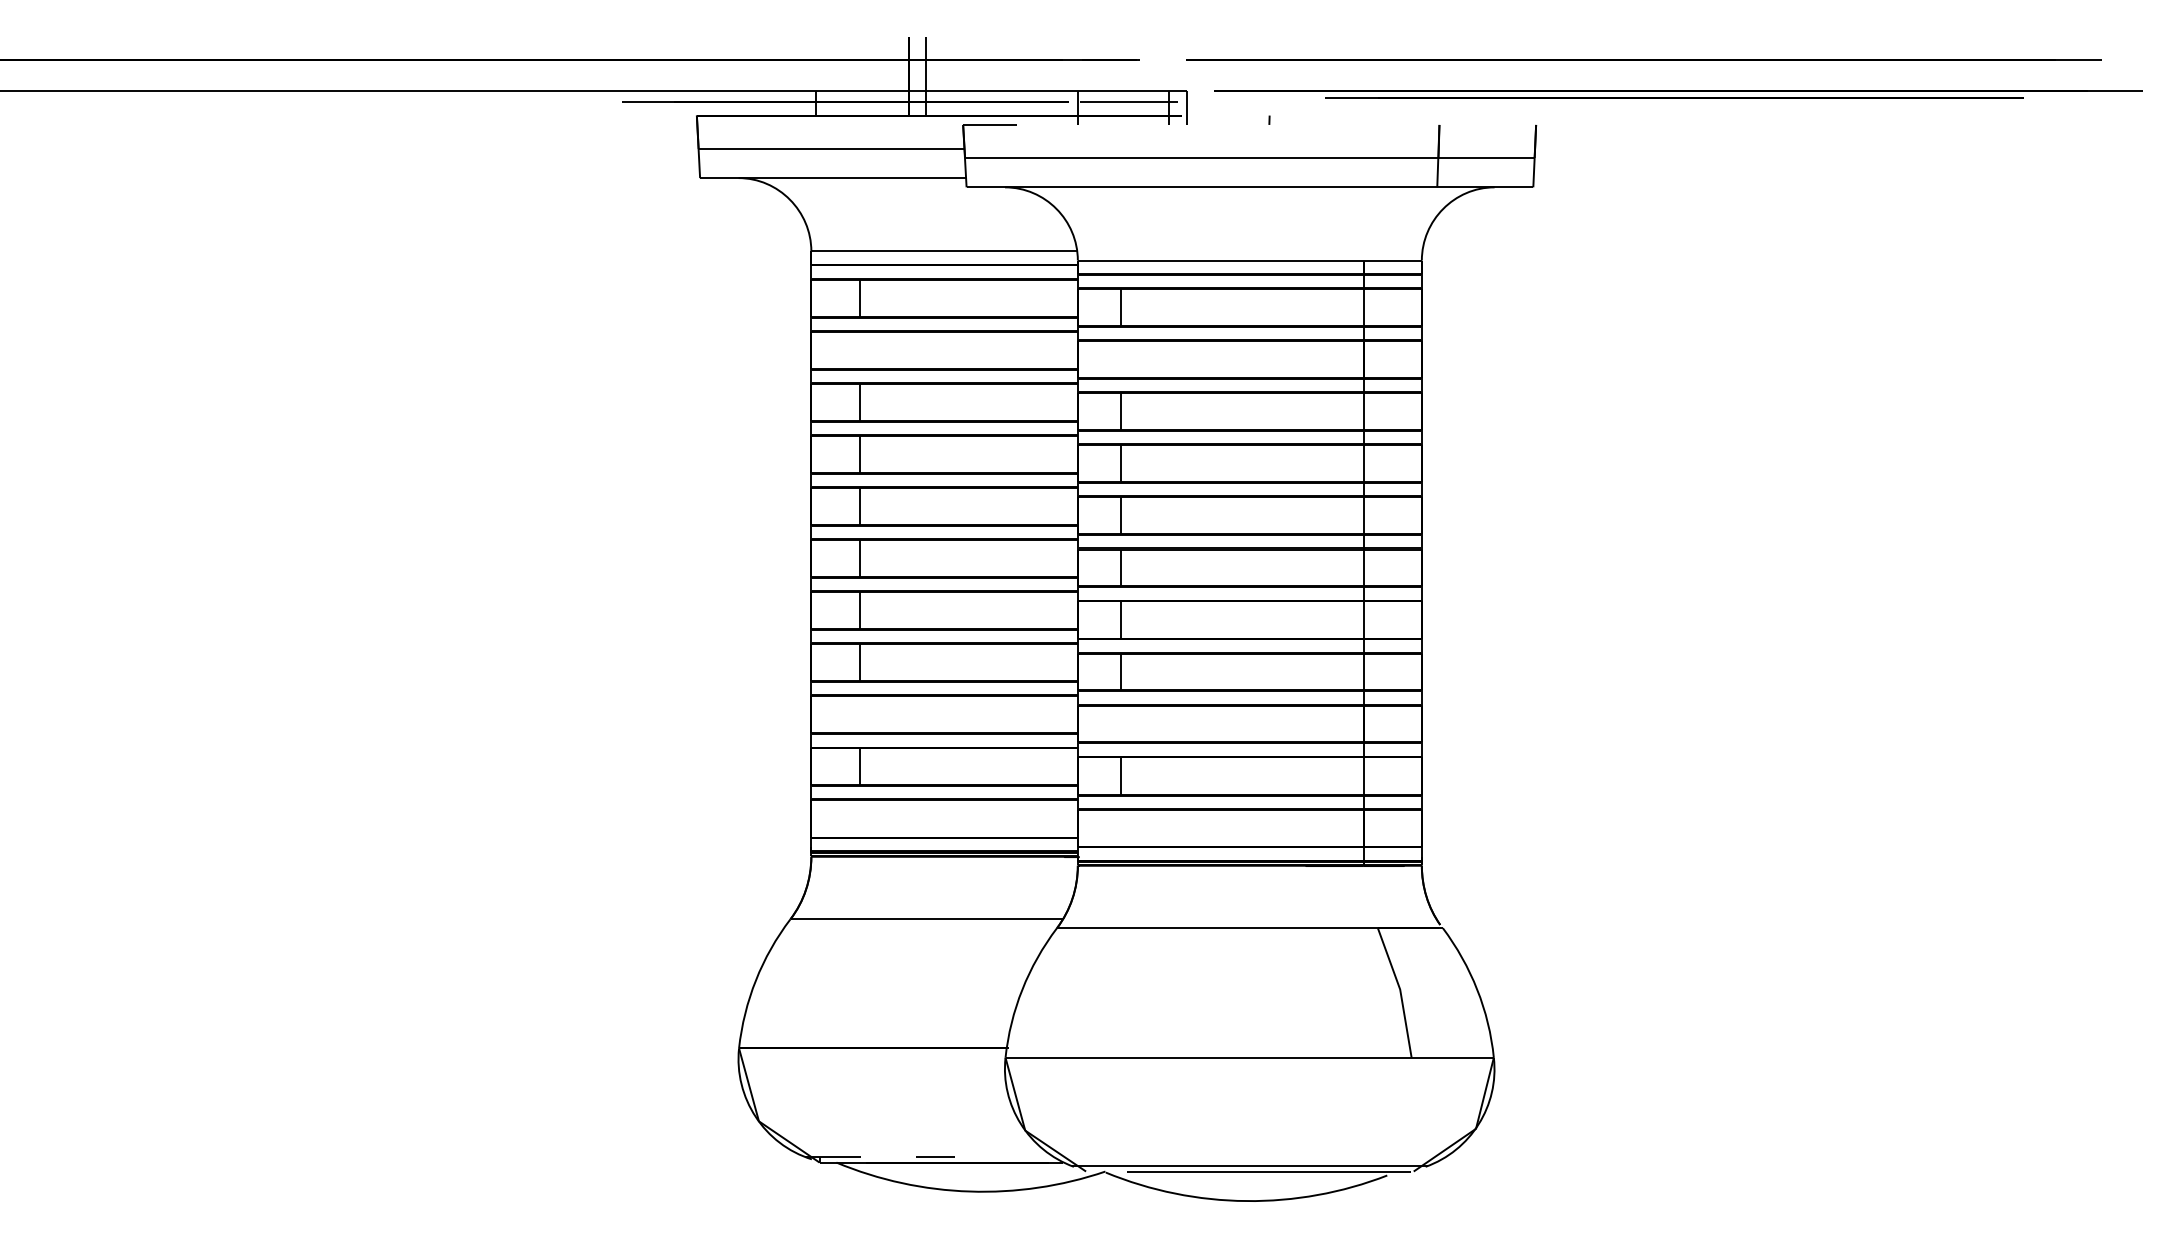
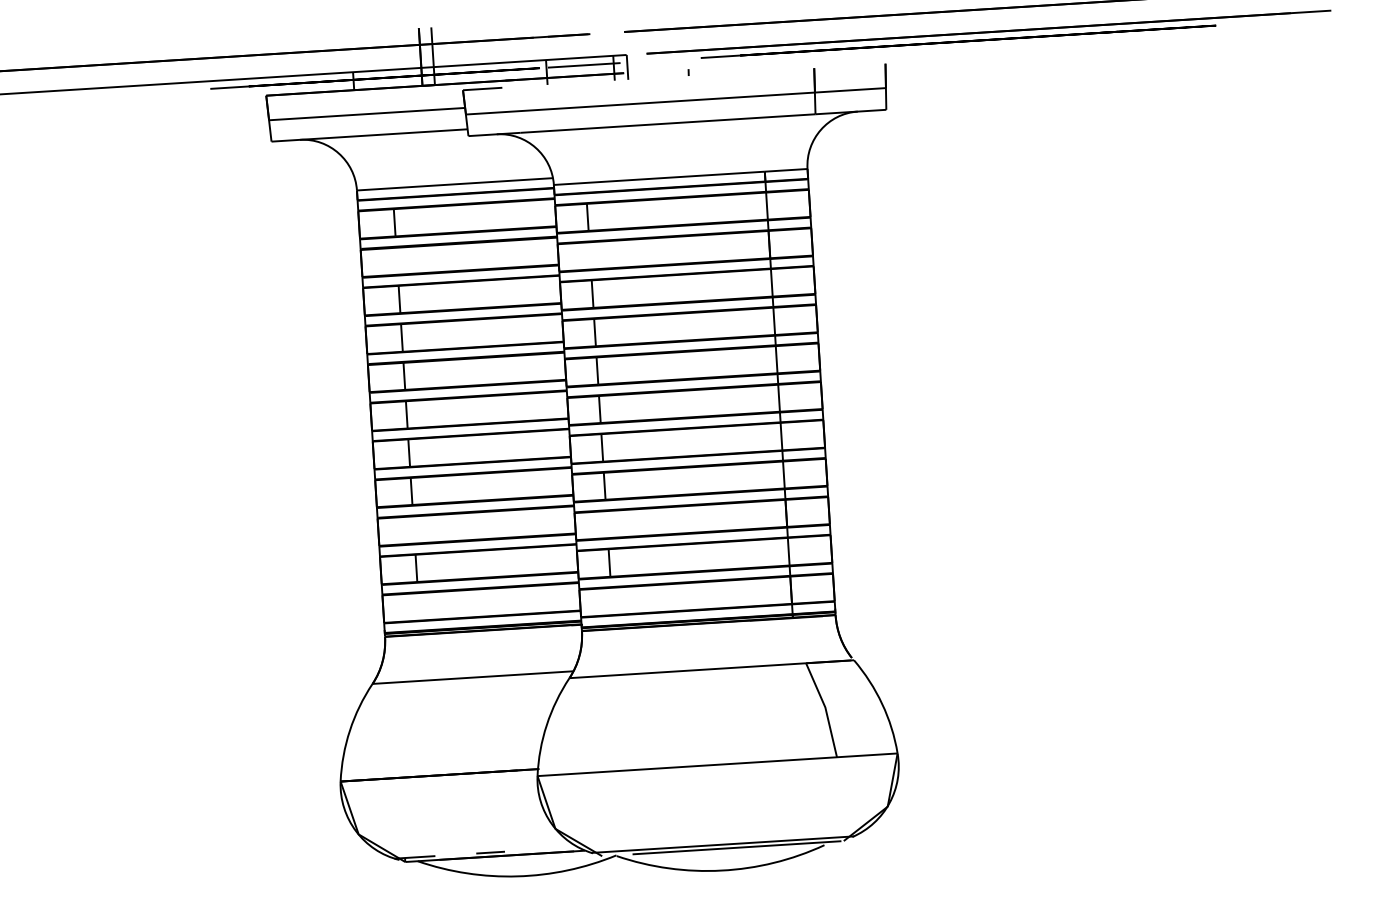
line: (1674, 97) -> (958, 41), moved

